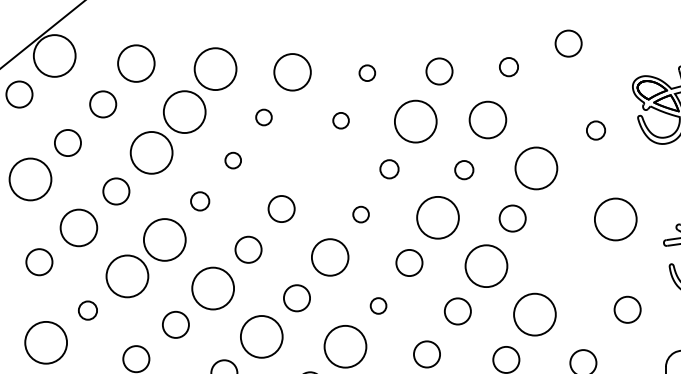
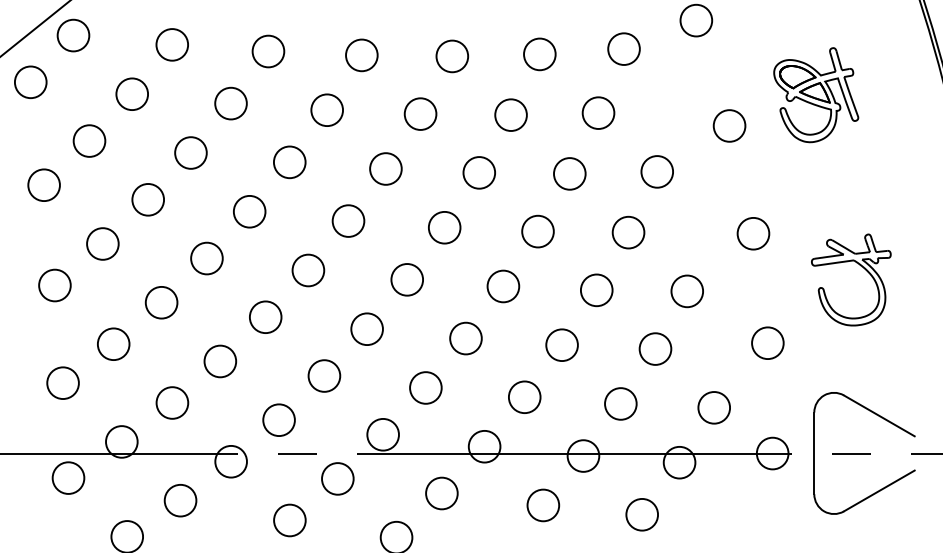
circle: (54, 55) -> (73, 35), size x0.62
circle: (135, 63) -> (171, 44), size x0.71
circle: (508, 66) -> (623, 48), size x1.43
circle: (215, 69) -> (268, 51), size x0.62
circle: (292, 72) -> (361, 55), size x0.71
circle: (367, 73) -> (452, 56), size x1.67
circle: (184, 112) -> (230, 103), size x0.62
circle: (263, 116) -> (326, 109), size x1.67
circle: (487, 119) -> (598, 112), size x0.71
circle: (341, 120) -> (420, 113), size x1.67
circle: (415, 121) -> (510, 114), size x0.62
circle: (596, 130) -> (729, 125), size x1.43
circle: (151, 152) -> (190, 152), size x0.62
circle: (232, 160) -> (289, 162), size x1.67
circle: (312, 165) -> (385, 168), added
circle: (388, 168) -> (478, 172), size x1.43
circle: (536, 168) -> (657, 171), size x0.62
circle: (463, 169) -> (569, 173), size x1.43
circle: (29, 179) -> (43, 185), size x0.62
circle: (199, 201) -> (249, 211), size x1.43
circle: (360, 214) -> (444, 227), size x1.67
circle: (437, 217) -> (537, 231), size x0.62
circle: (615, 219) -> (753, 233), size x0.62
circle: (78, 227) -> (102, 243), size x0.71
circle: (164, 239) -> (206, 258), size x0.62
circle: (329, 257) -> (406, 279), size x0.71
circle: (486, 266) -> (596, 290), size x0.62
circle: (560, 267) -> (686, 291), added
circle: (127, 276) -> (161, 302), size x0.62
circle: (213, 287) -> (265, 316), size x0.62
circle: (378, 305) -> (465, 338), size x1.67
circle: (87, 310) -> (113, 343), size x1.43
circle: (534, 314) -> (655, 348), size x0.62
circle: (261, 336) -> (324, 375), size x0.62
circle: (45, 343) -> (62, 383), size x0.62
circle: (345, 346) -> (425, 387), size x0.62

